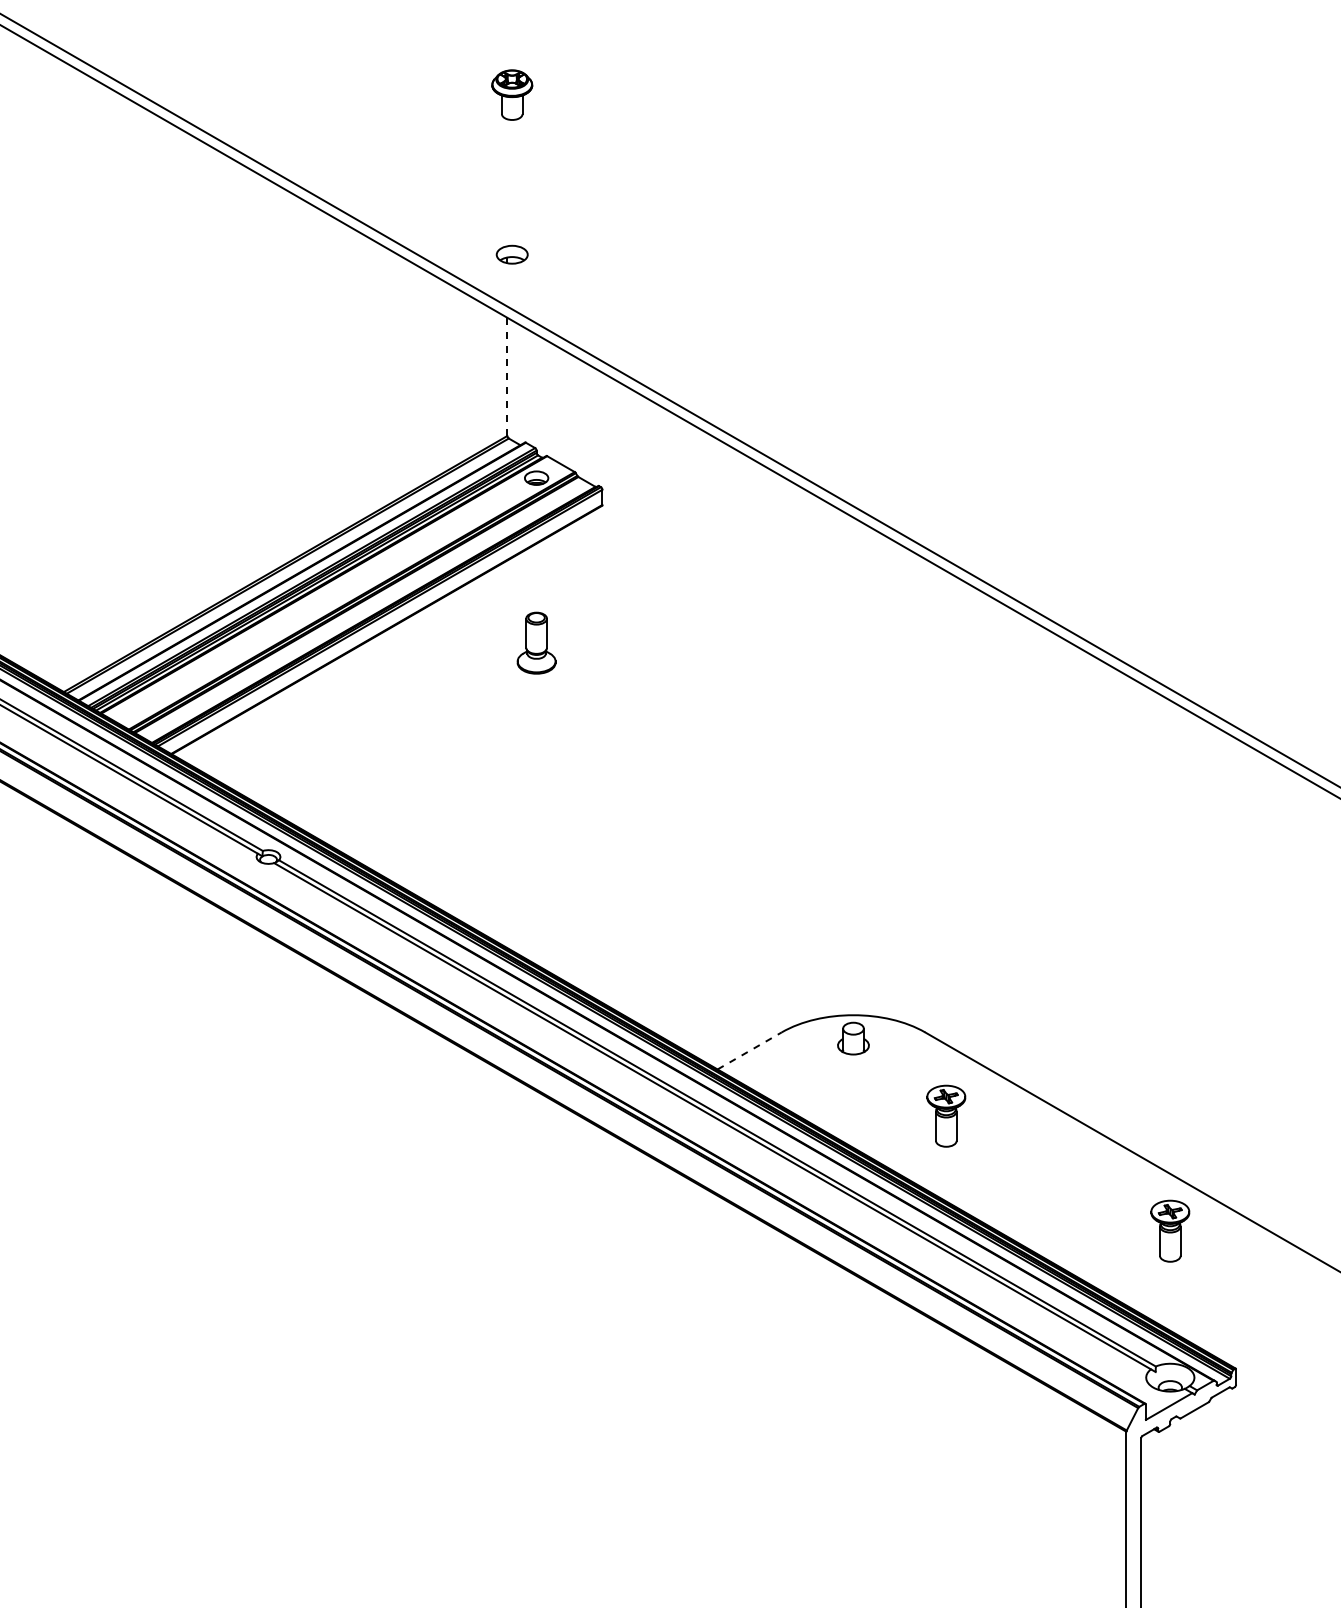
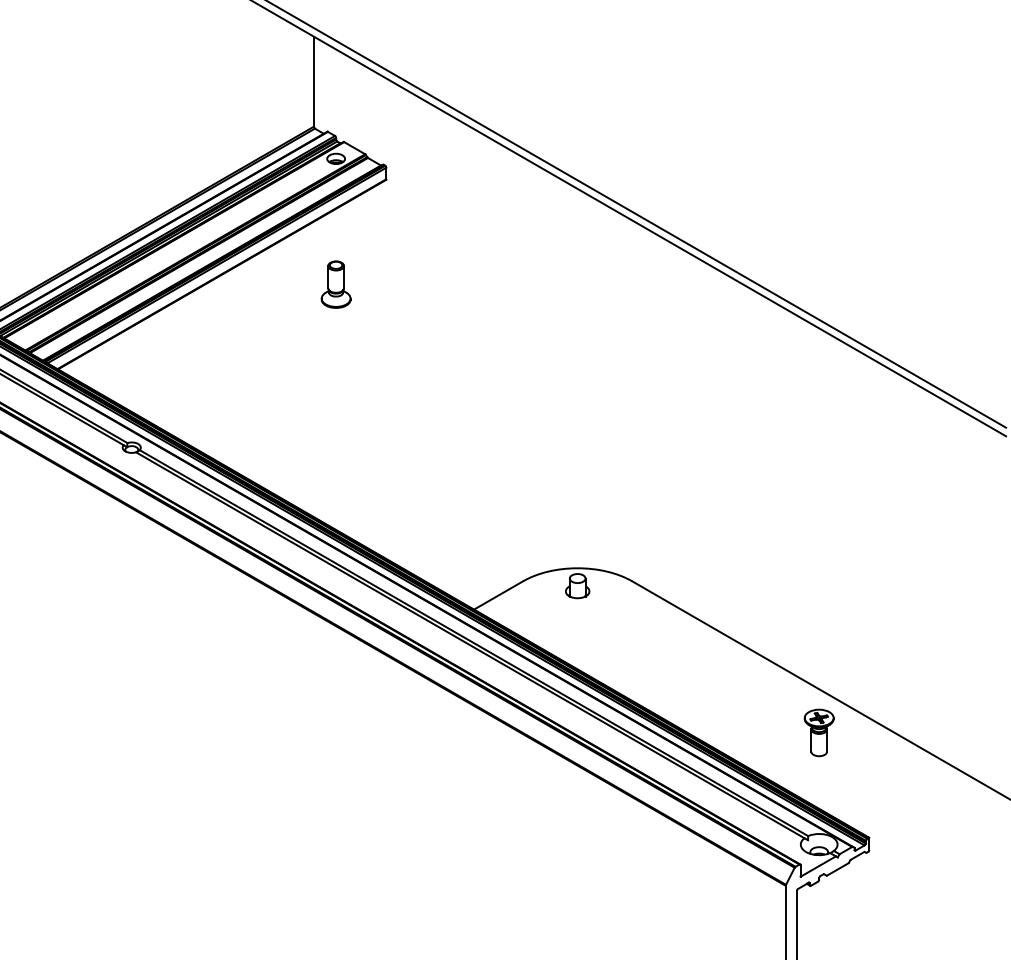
line: (507, 377) -> (313, 82), dashed -> solid
line: (750, 1050) -> (499, 595), dashed -> solid
part: (946, 1115) -> (648, 644), removed

